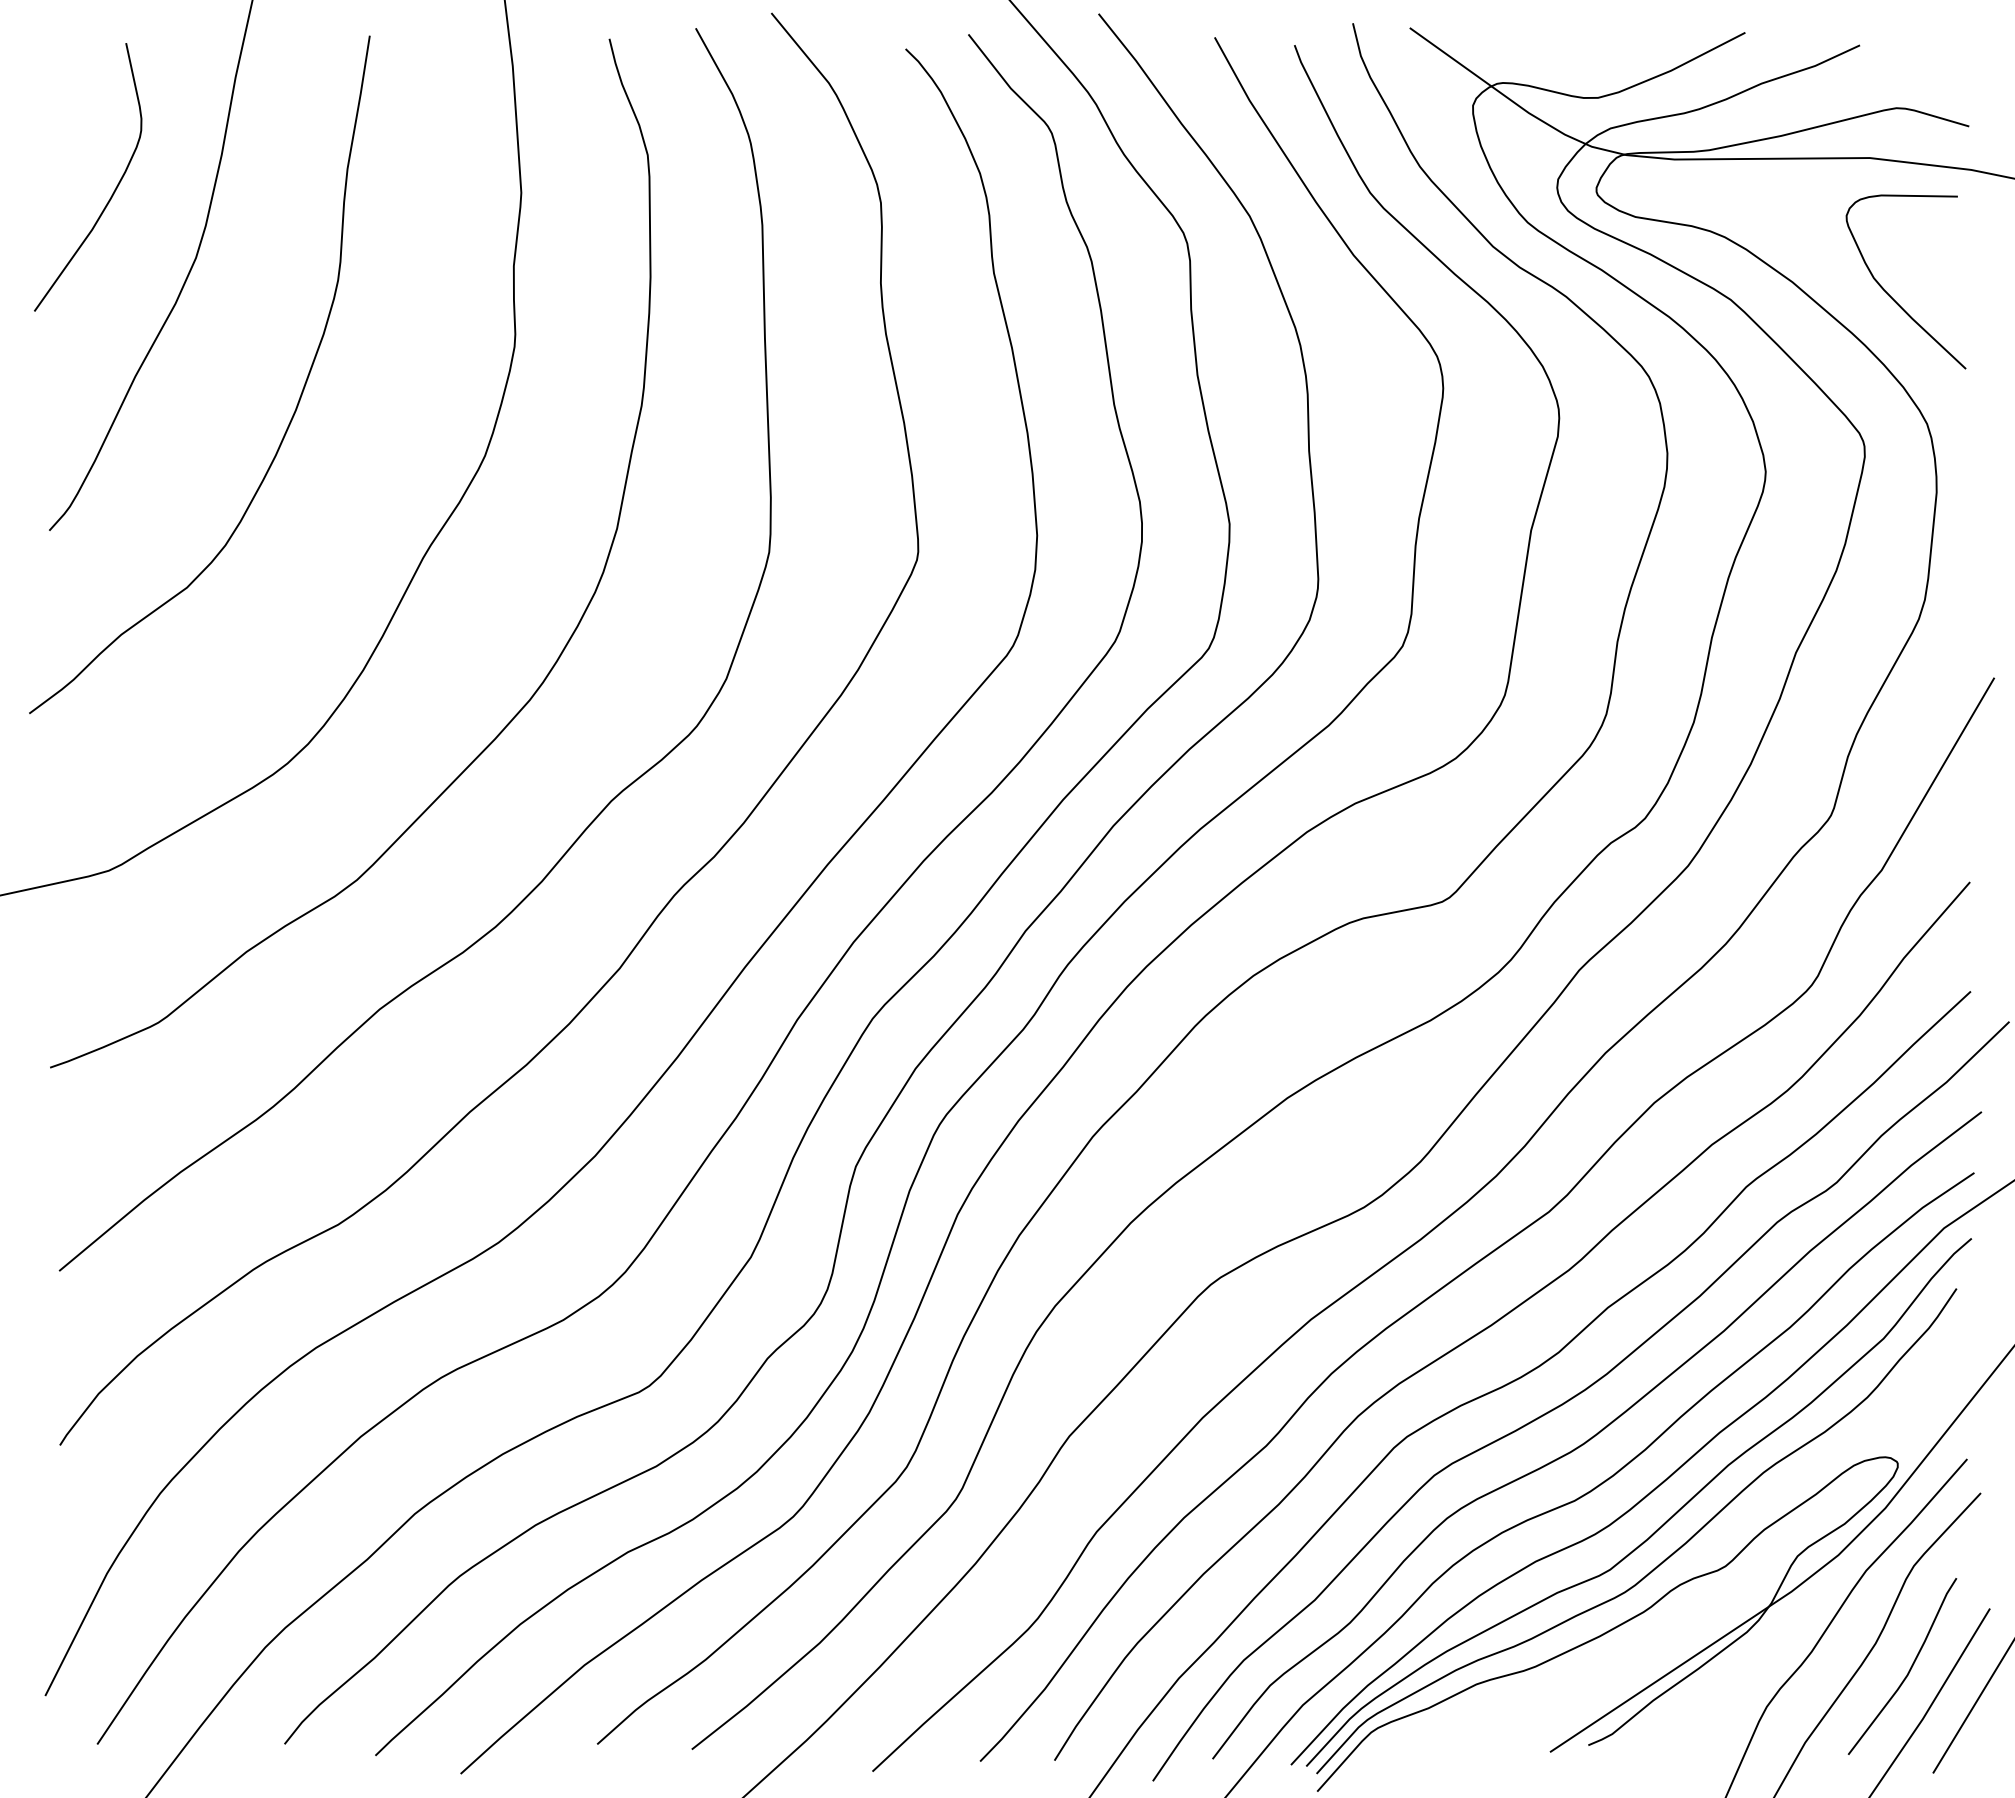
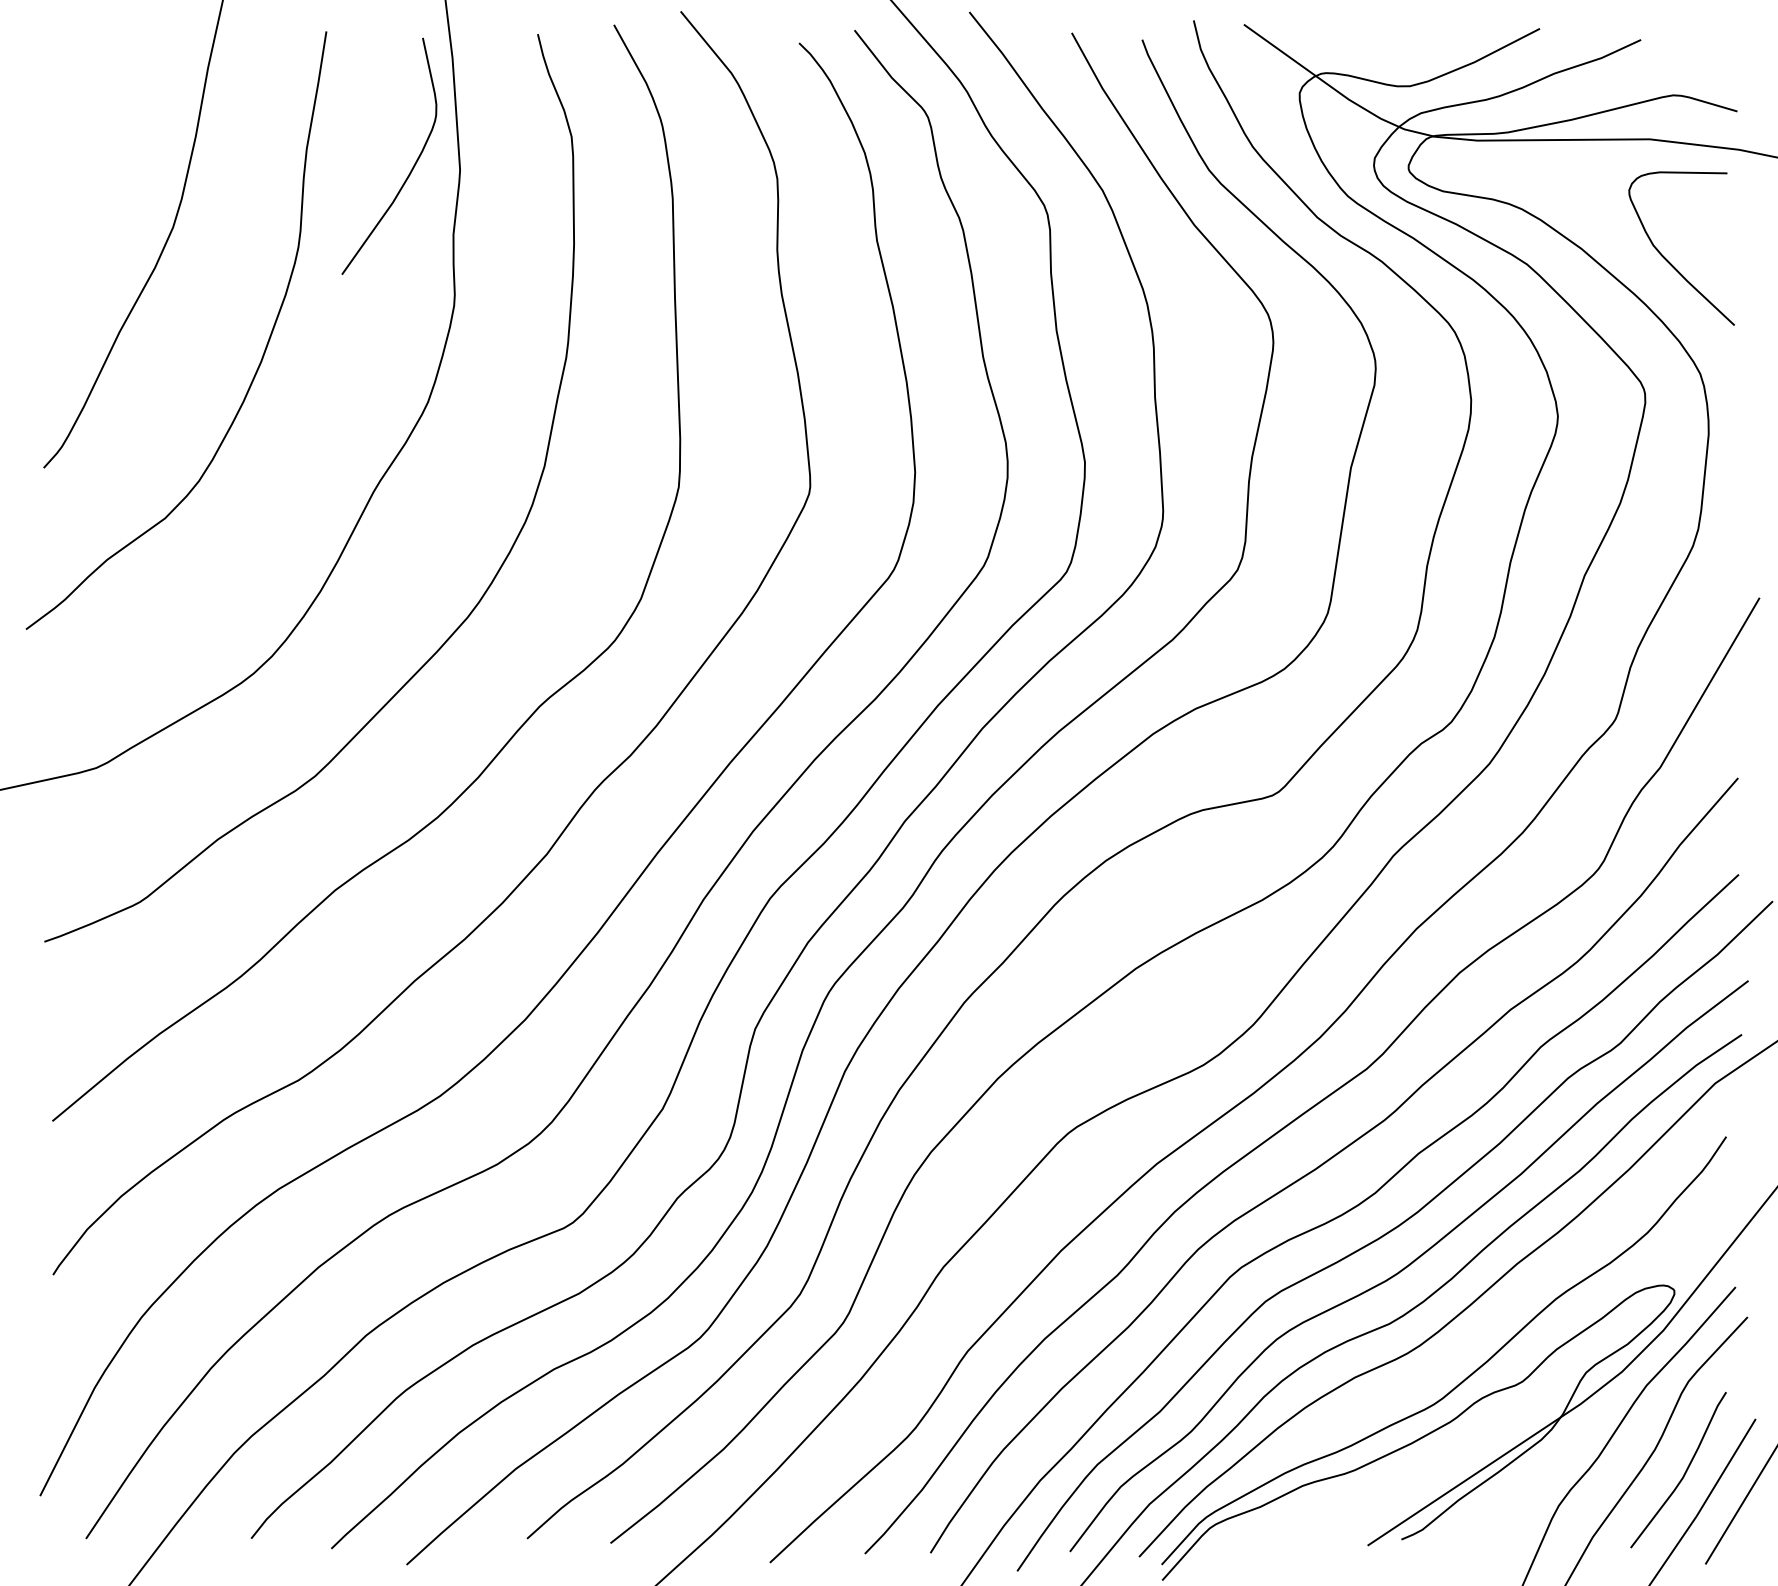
curve: (114, 189) -> (412, 167), moved
curve: (1656, 1529) -> (1461, 1349), removed

